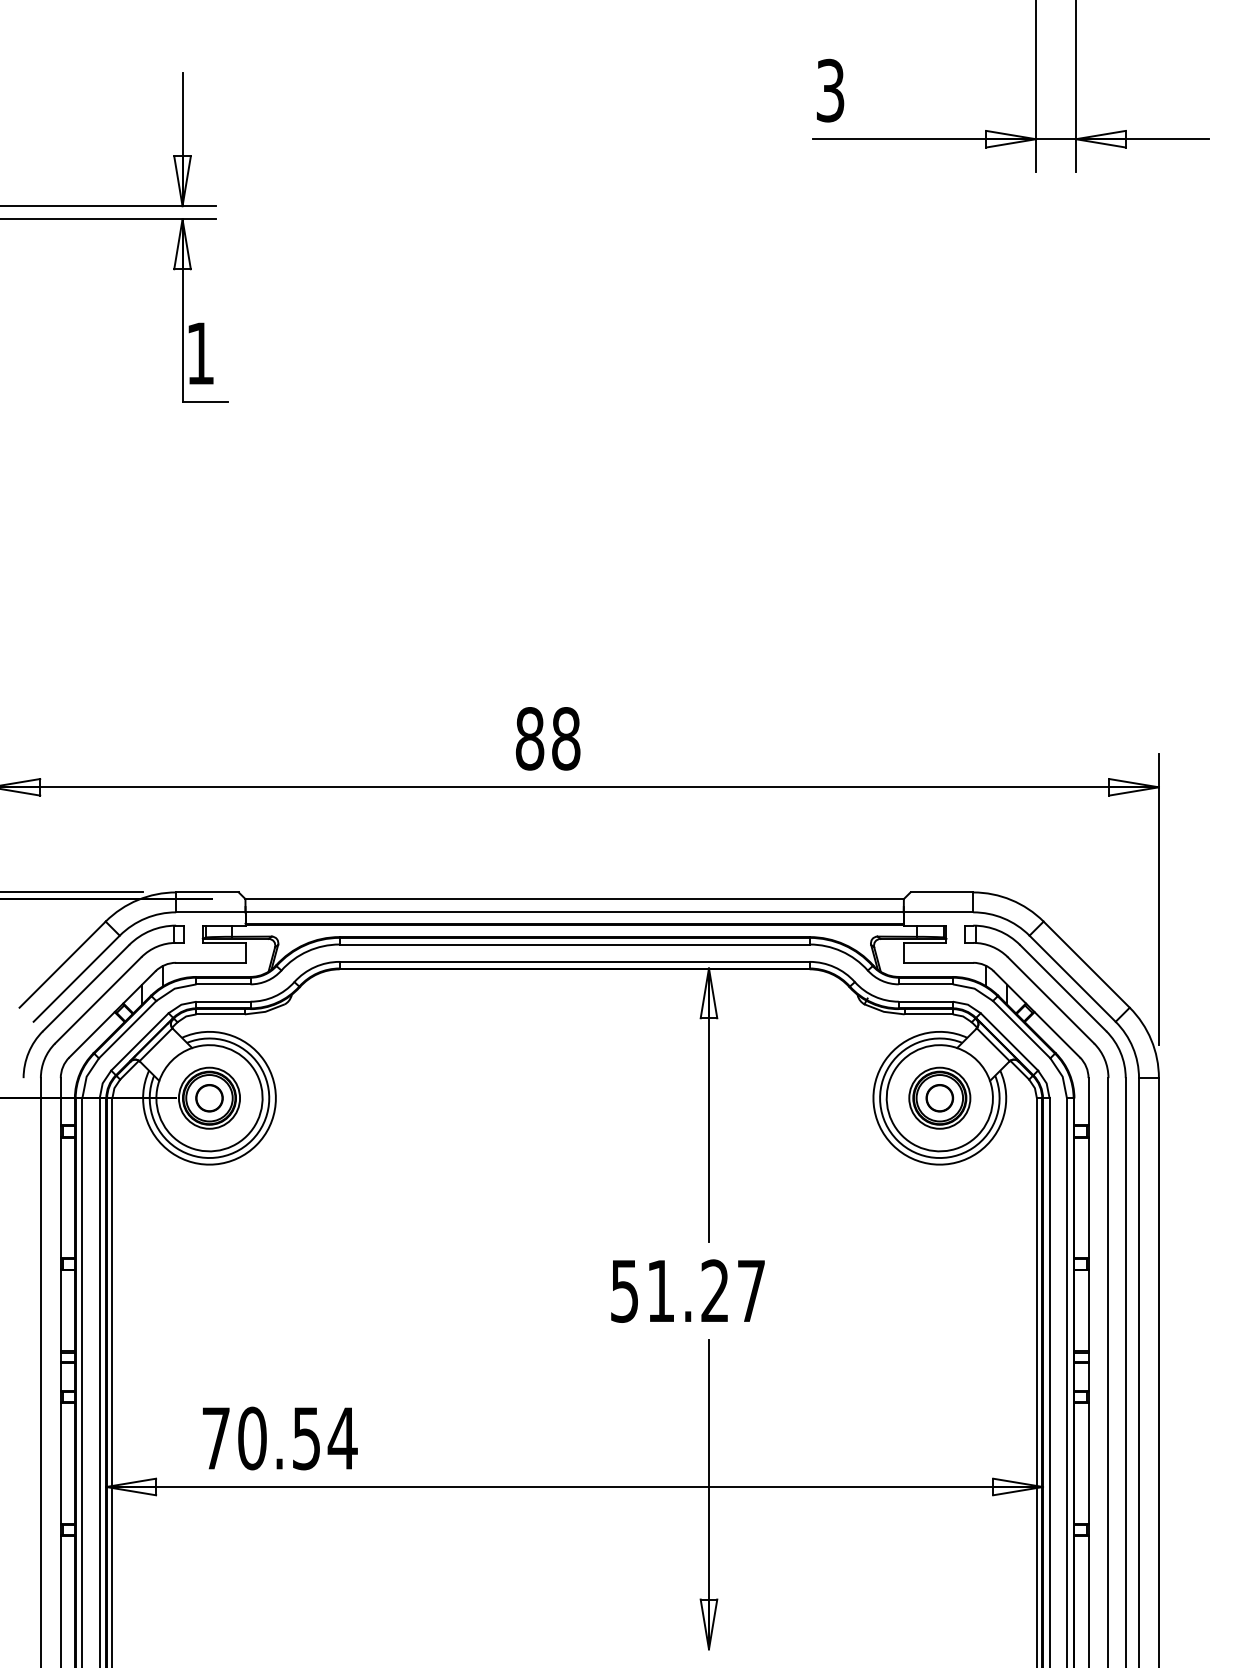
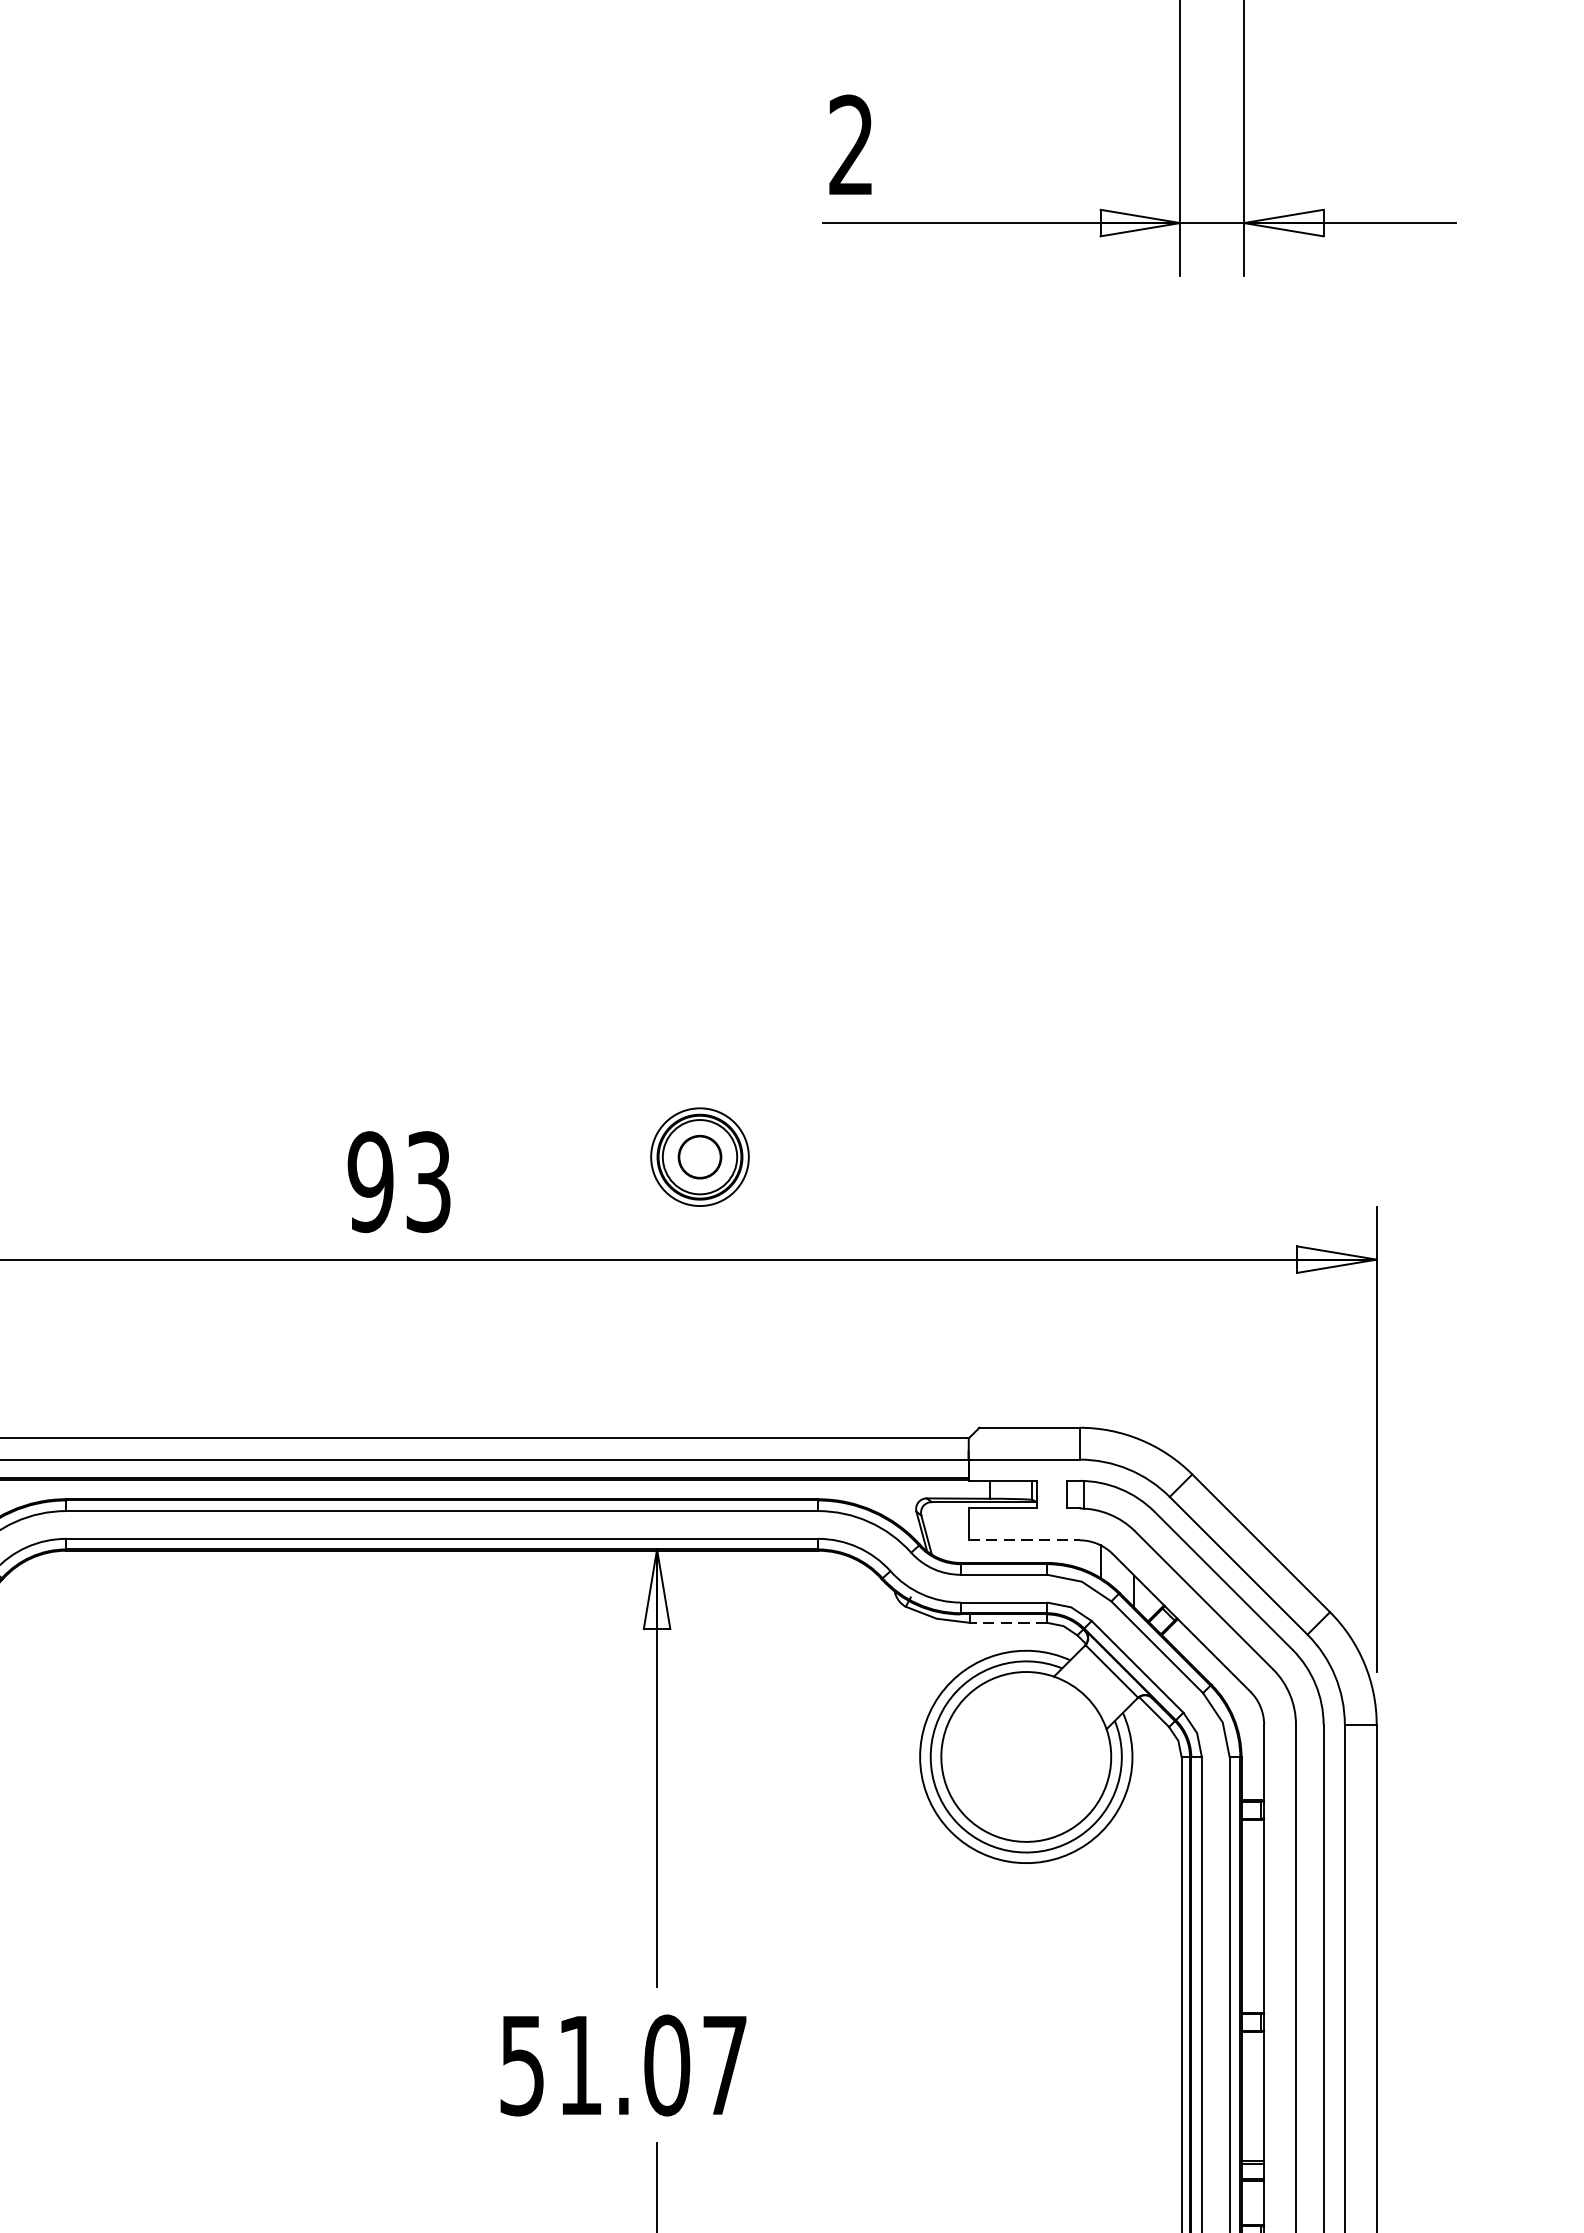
text: (830, 90) -> (851, 145), 3 -> 2
text: (547, 738) -> (398, 1181), 88 -> 93
line: (938, 962) -> (1024, 1539), solid -> dashed
line: (928, 1014) -> (1008, 1622), solid -> dashed
part: (939, 1097) -> (699, 1155), moved
text: (715, 1290) -> (667, 2064), 51.27 -> 51.07

